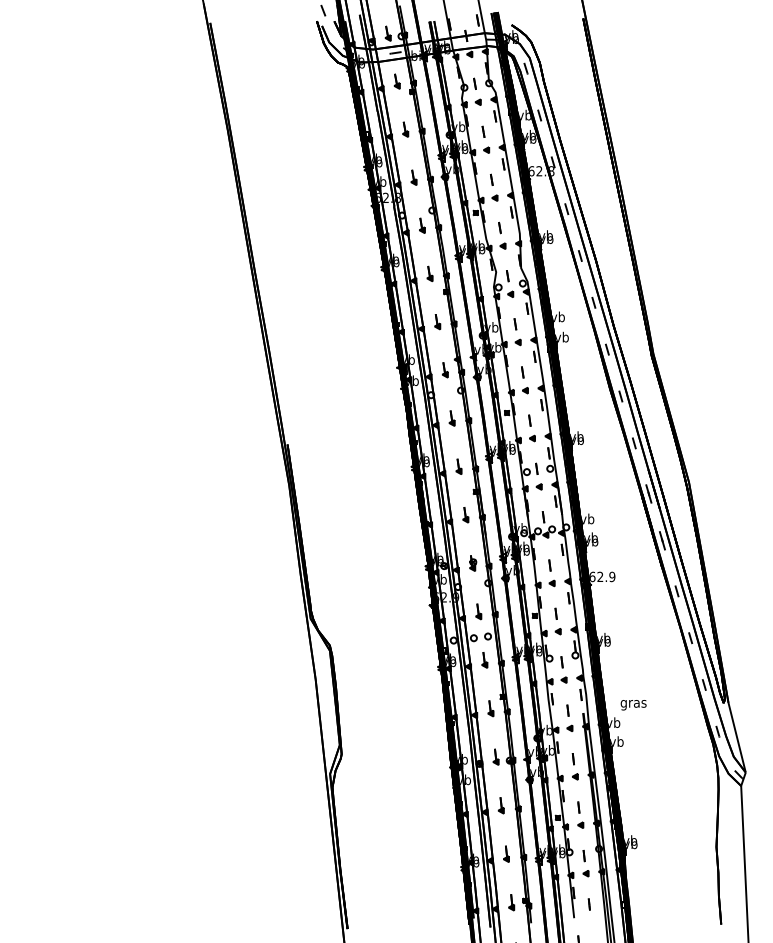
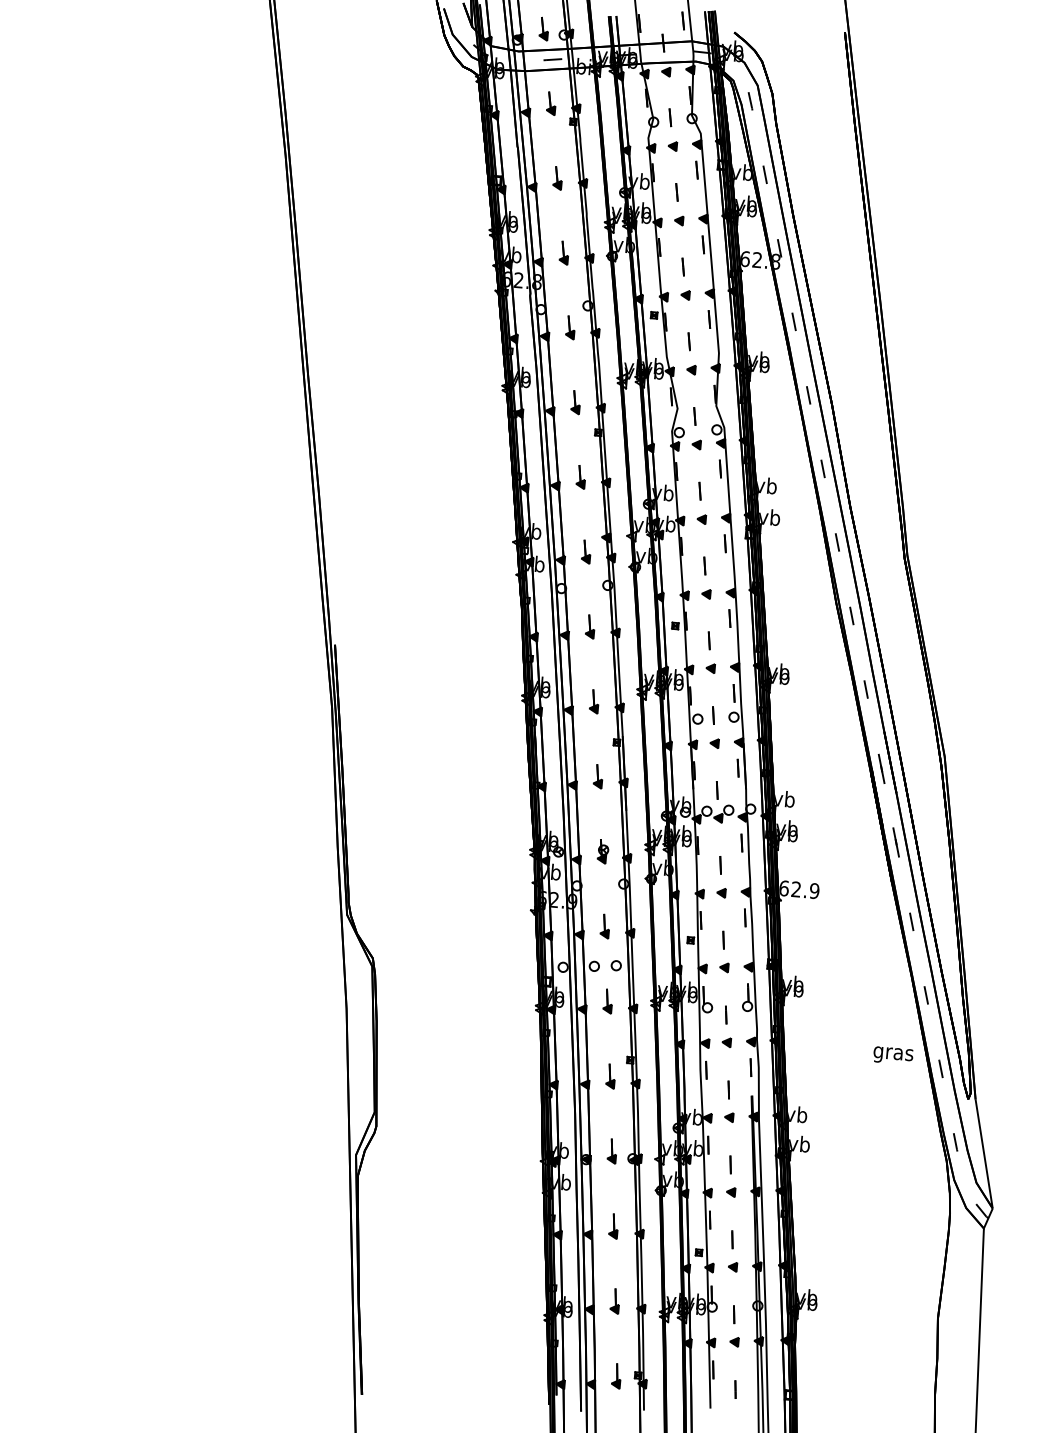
text: (633, 705) -> (892, 1056), moved

